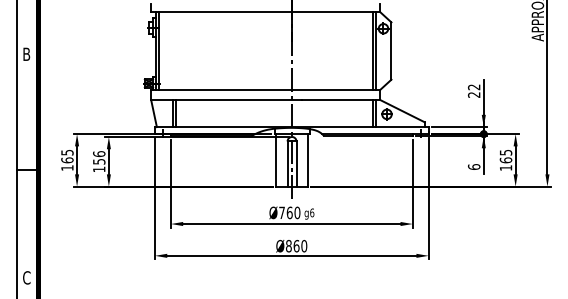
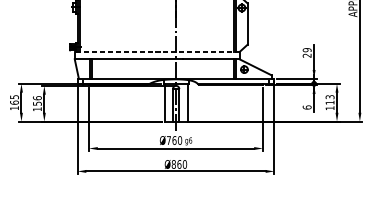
text: (474, 87) -> (307, 50), 22 -> 29
line: (265, 89) -> (157, 51), solid -> dashed
text: (505, 156) -> (329, 99), 165 -> 113

